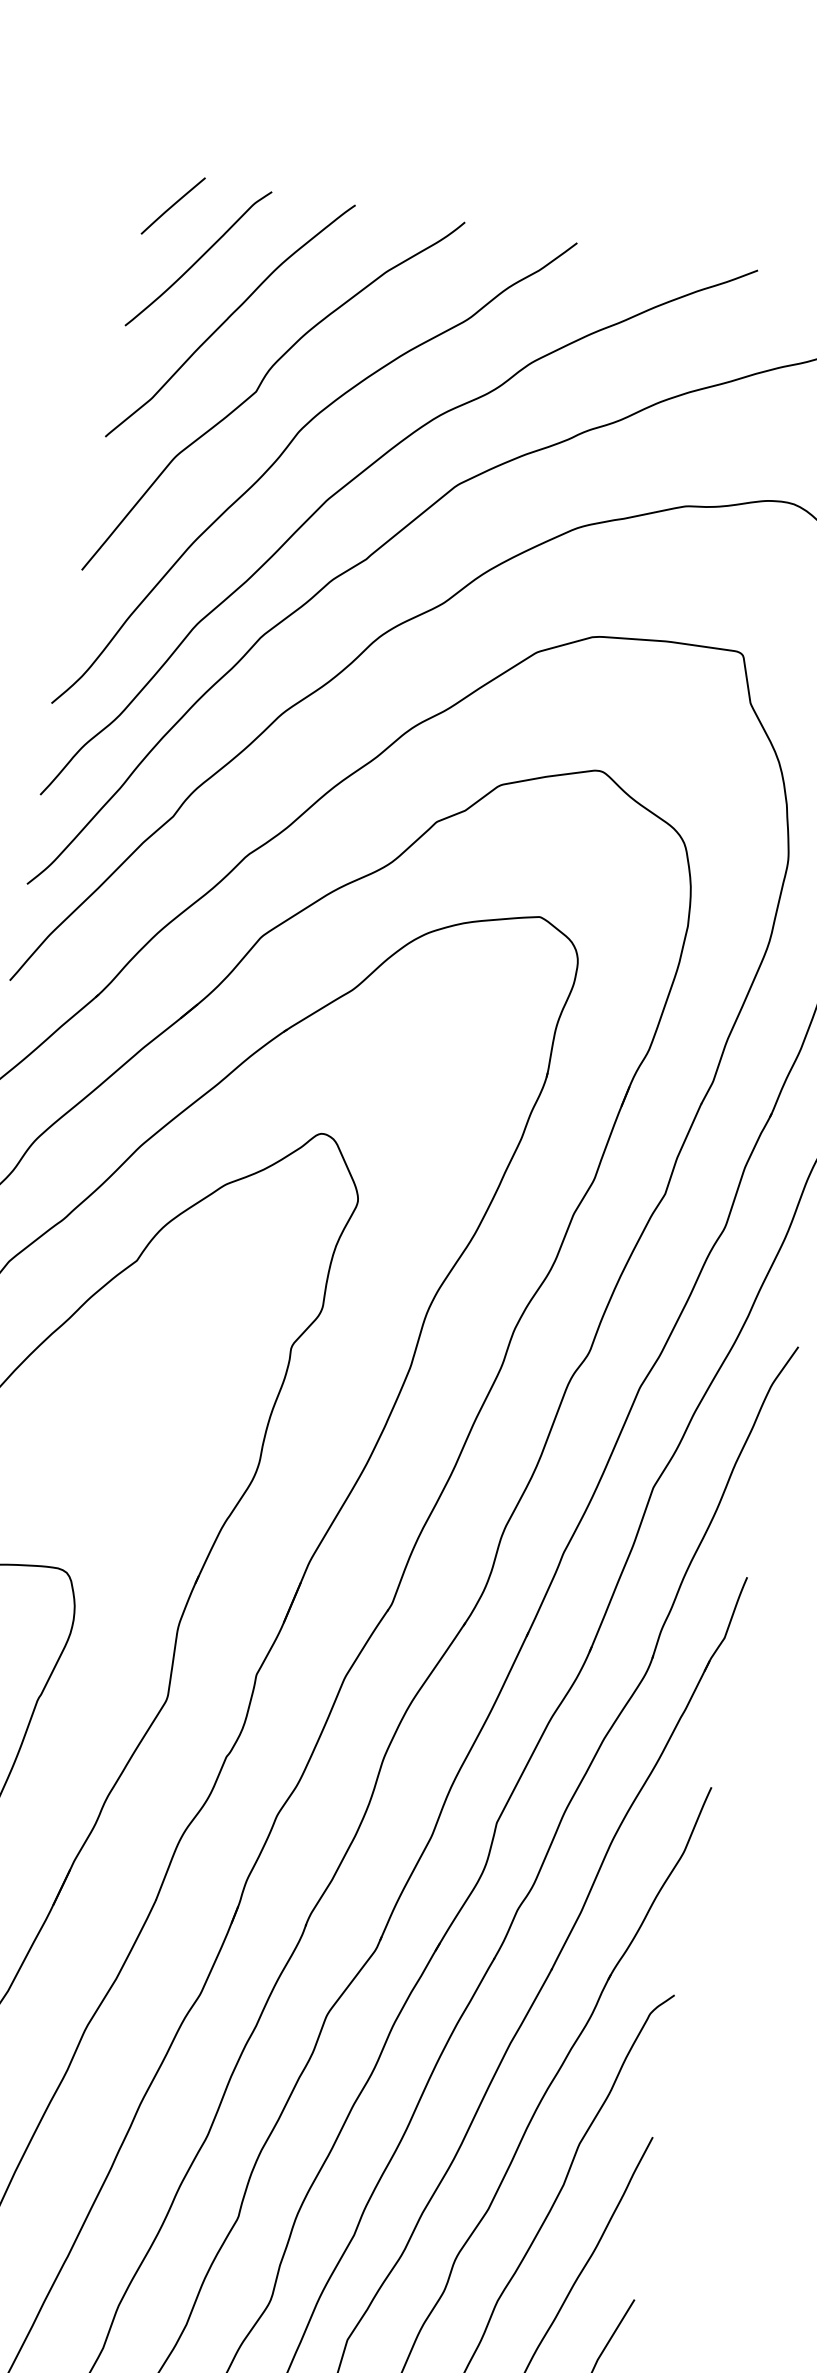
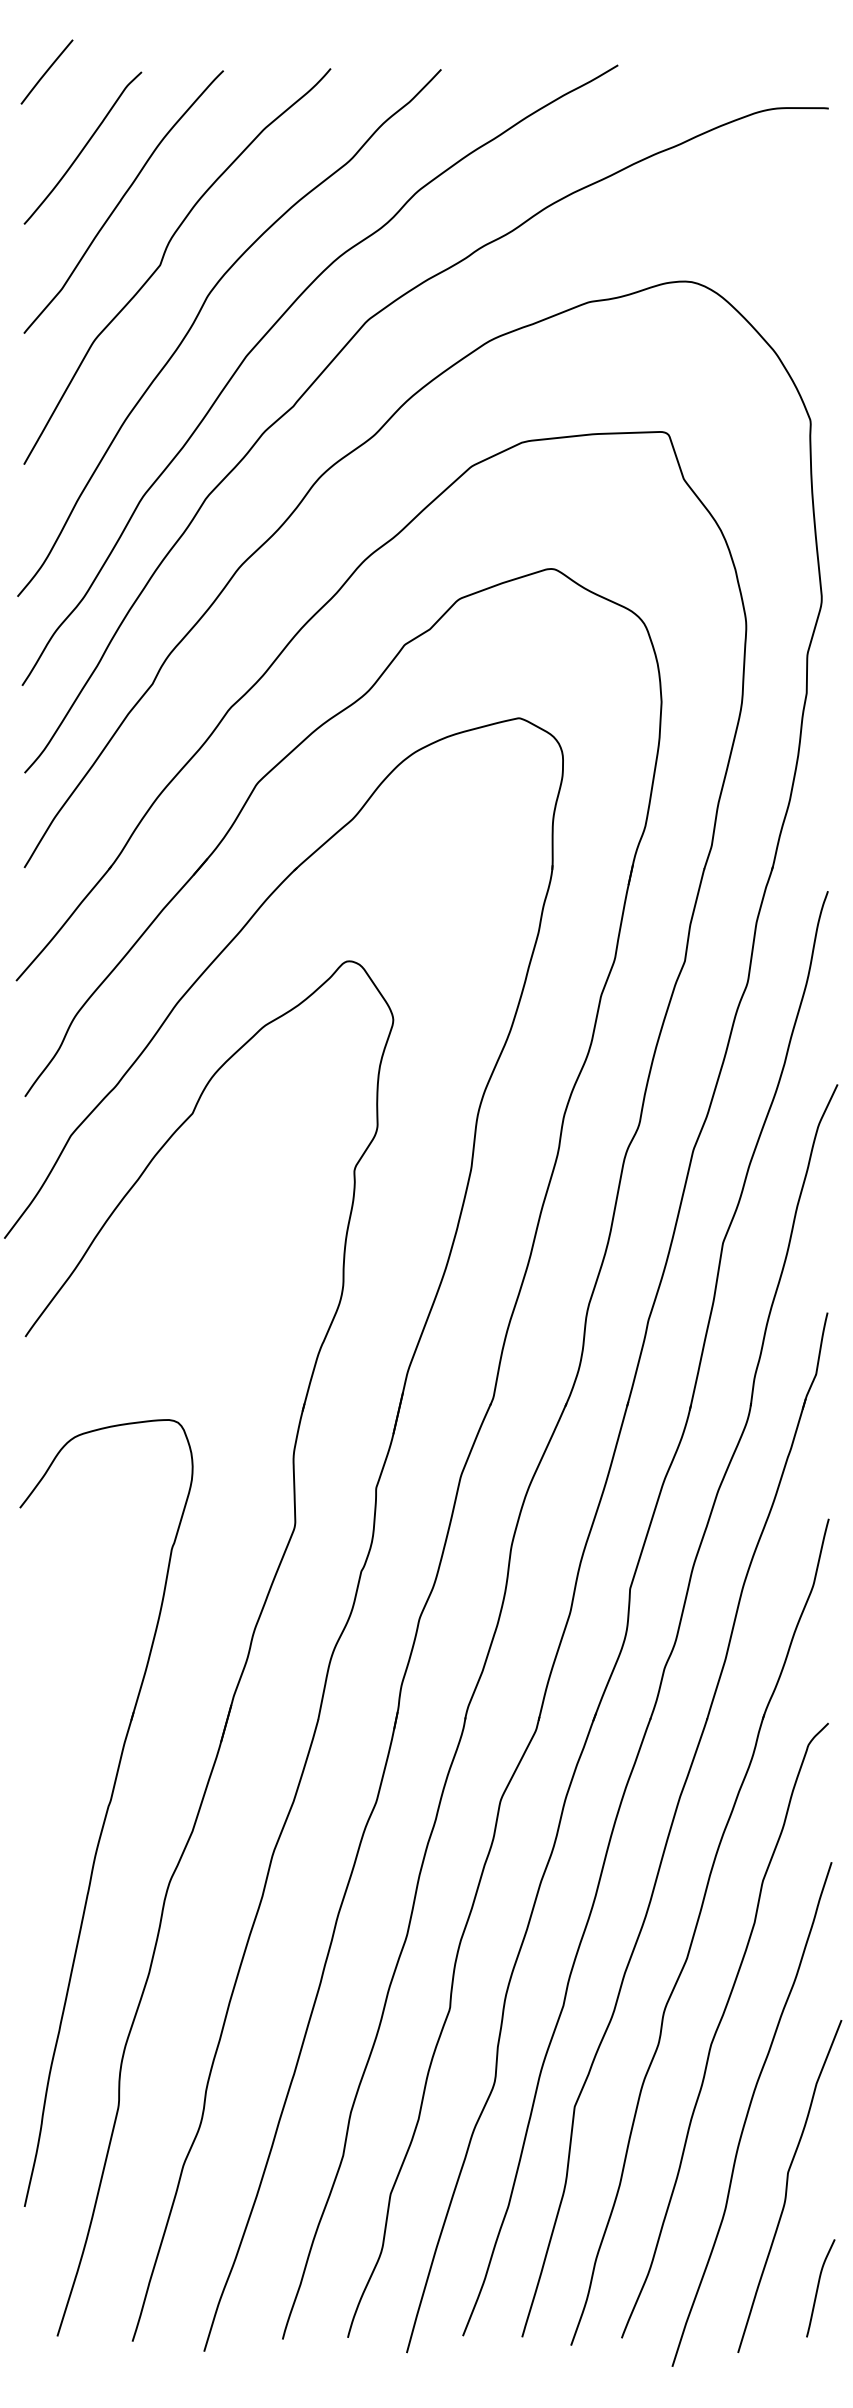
line: (172, 205) -> (46, 71), moved

